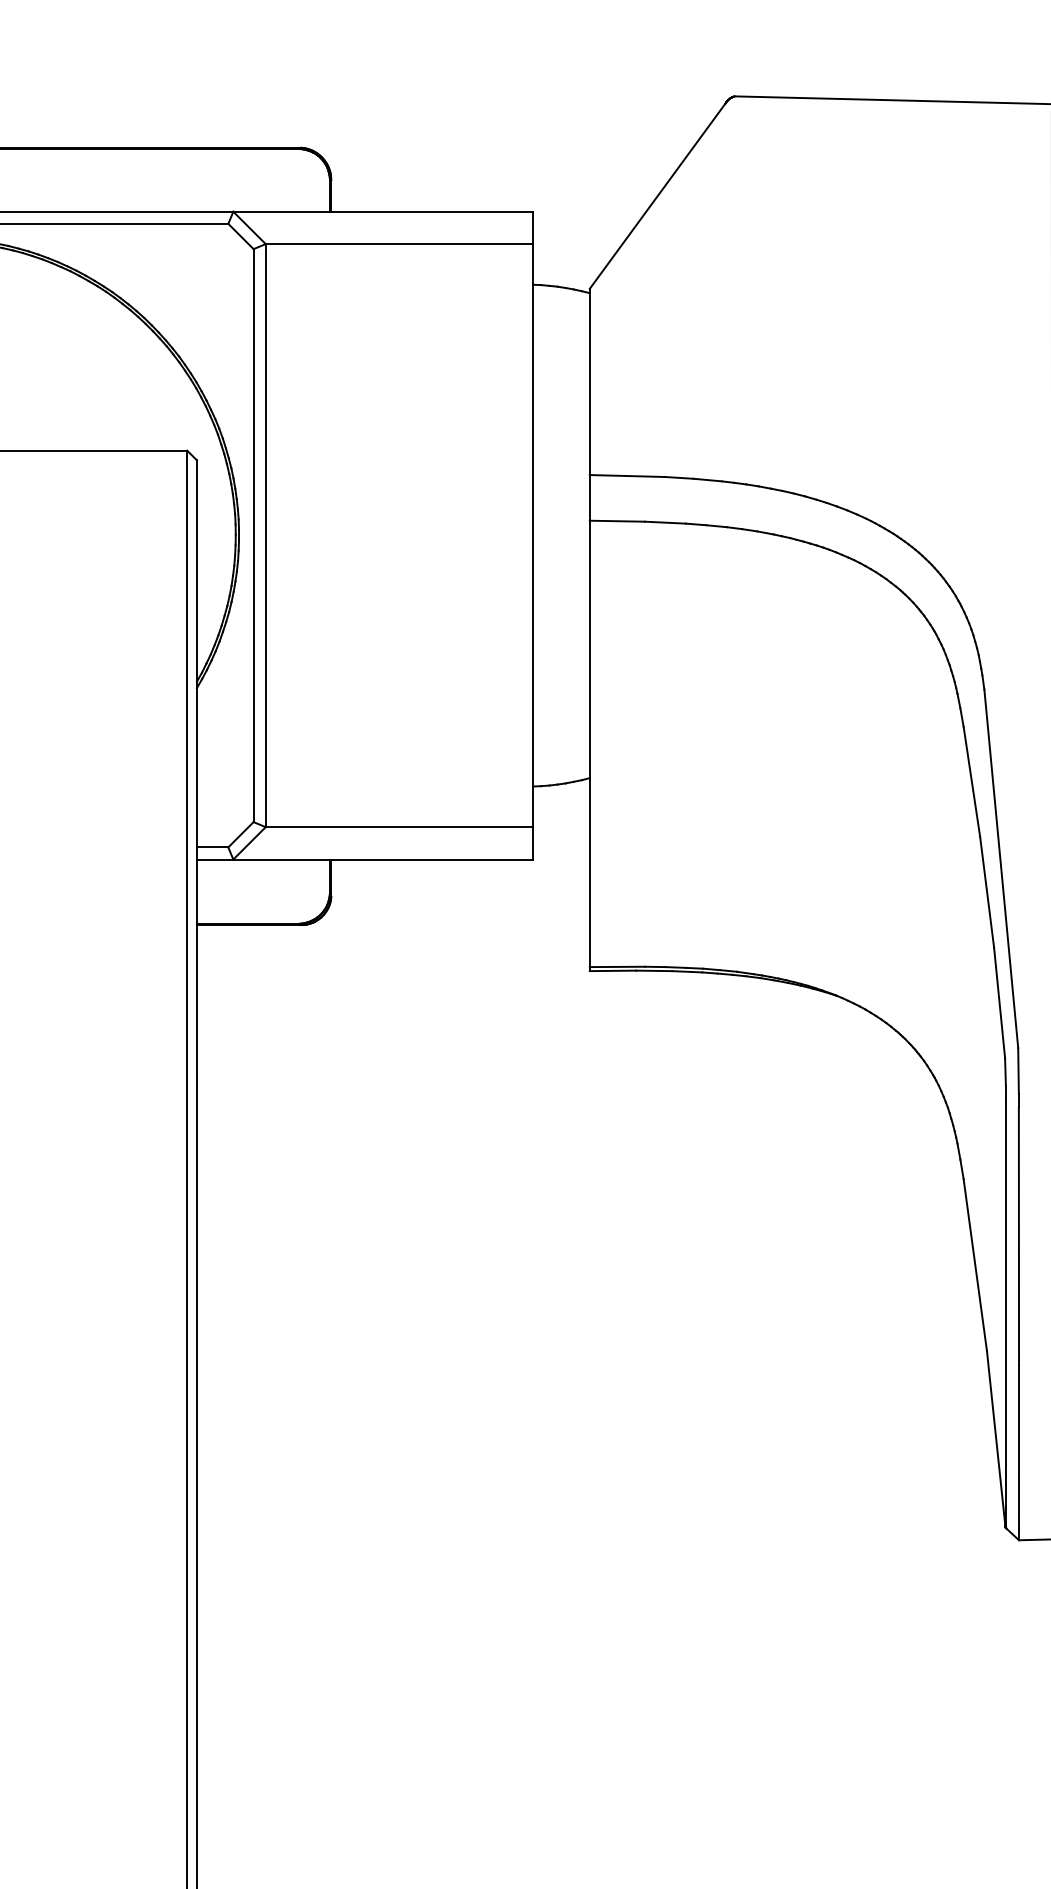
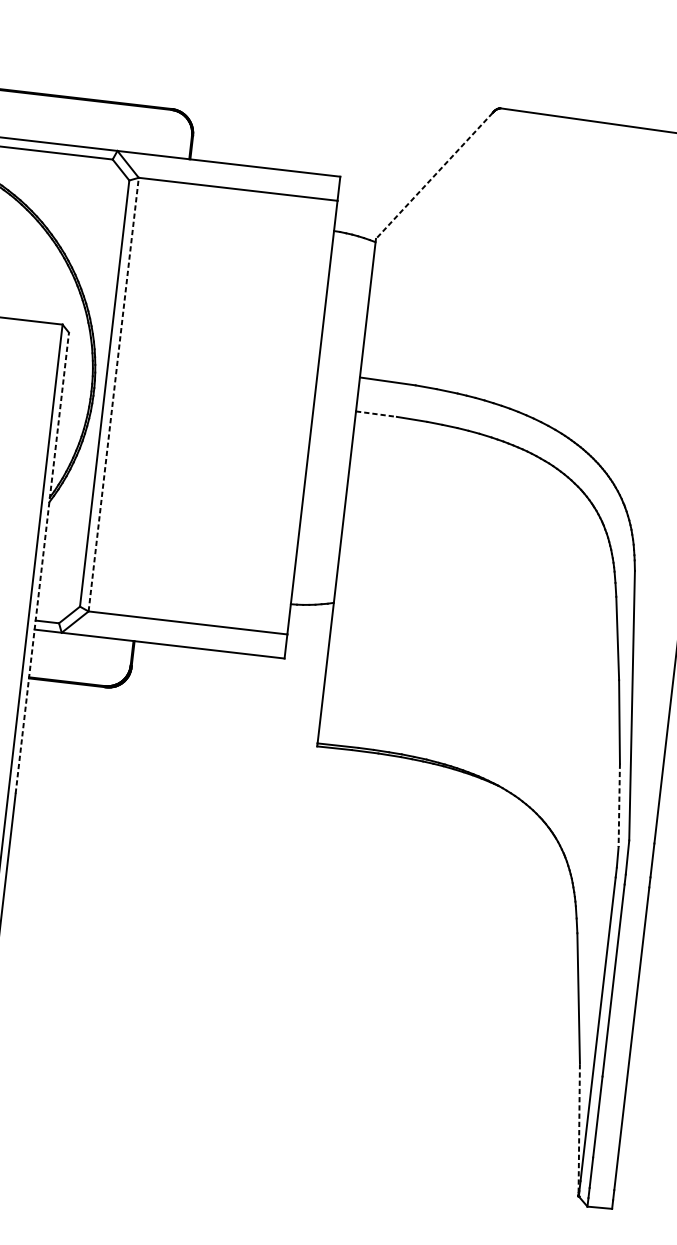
line: (657, 196) -> (434, 176), solid -> dashed
line: (617, 521) -> (376, 414), solid -> dashed
line: (265, 535) -> (113, 394), solid -> dashed
line: (196, 770) -> (41, 563), solid -> dashed
line: (999, 1002) -> (619, 805), solid -> dashed
line: (996, 1437) -> (579, 1128), solid -> dashed

